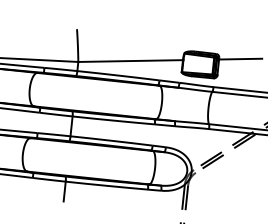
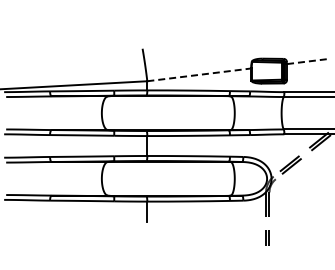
line: (240, 59) -> (308, 61), solid -> dashed
line: (130, 60) -> (199, 74), solid -> dashed

